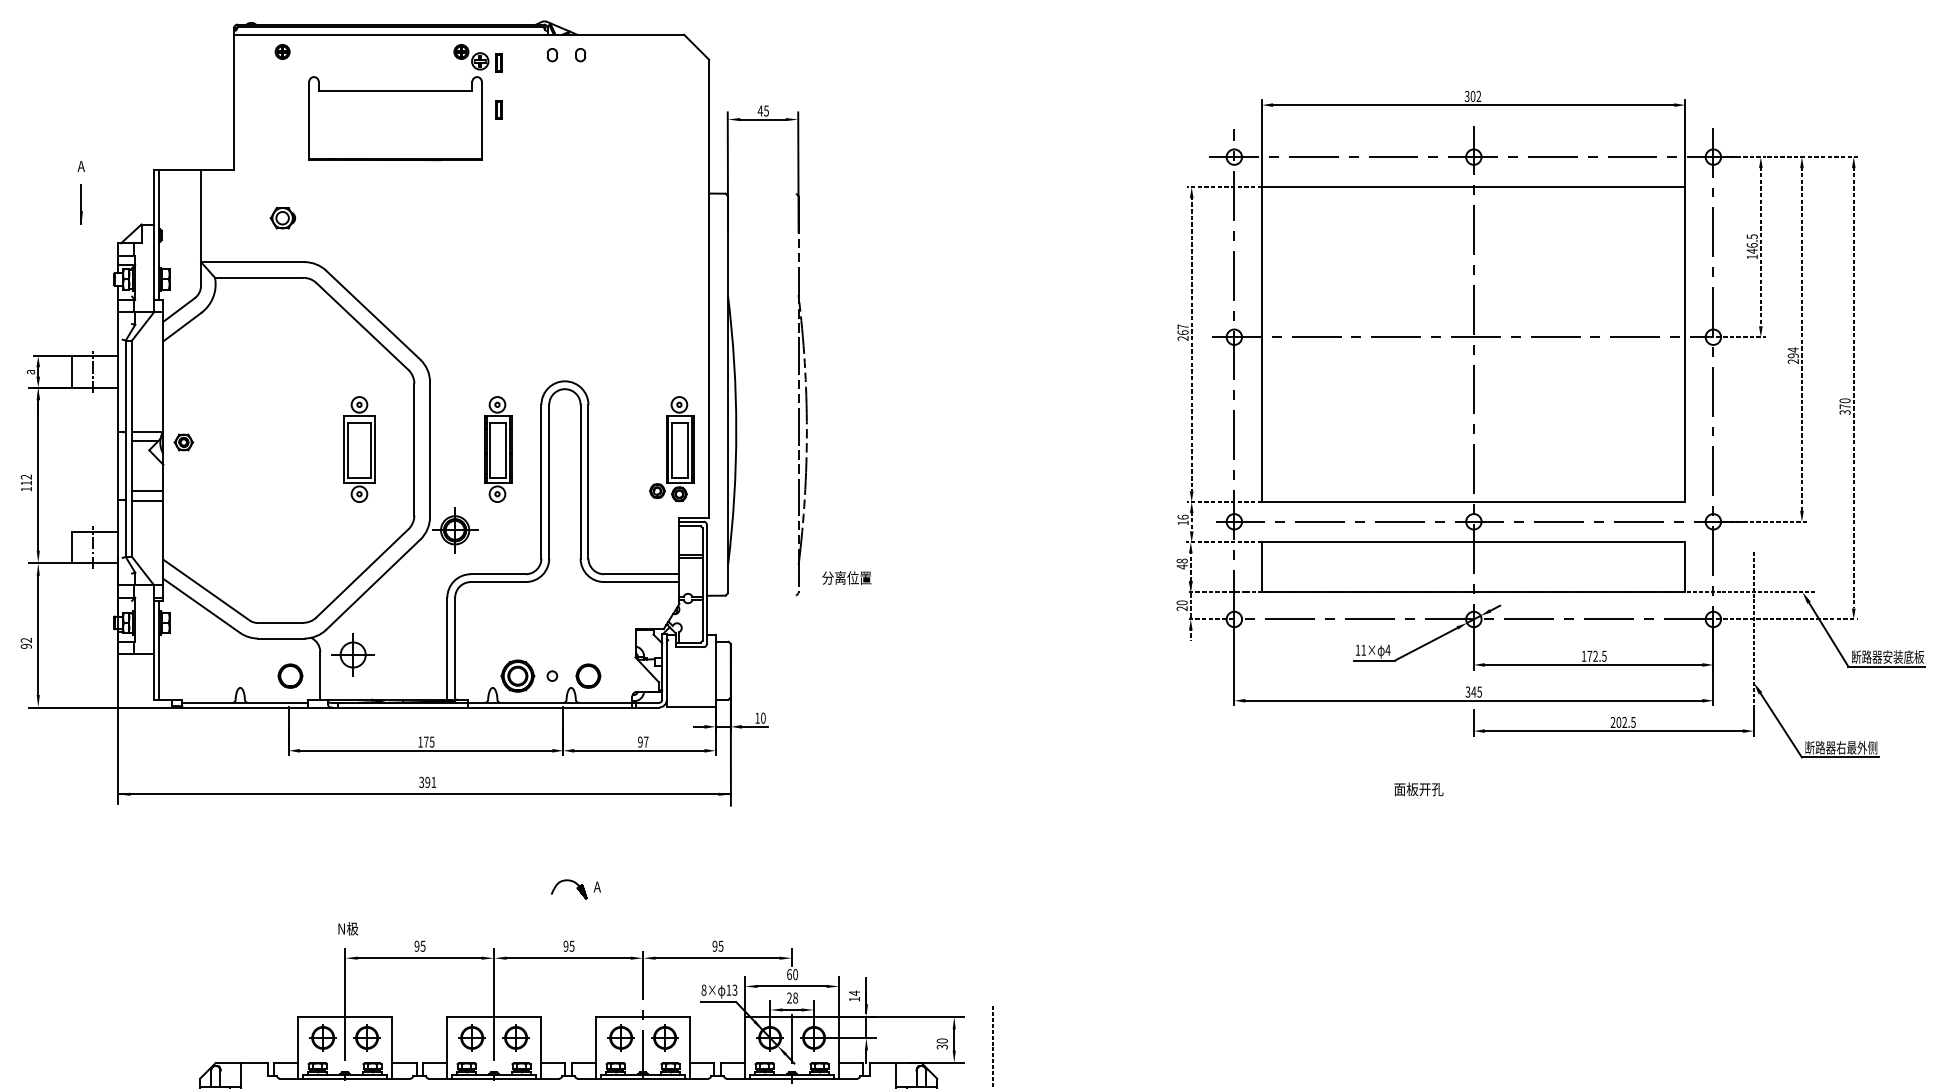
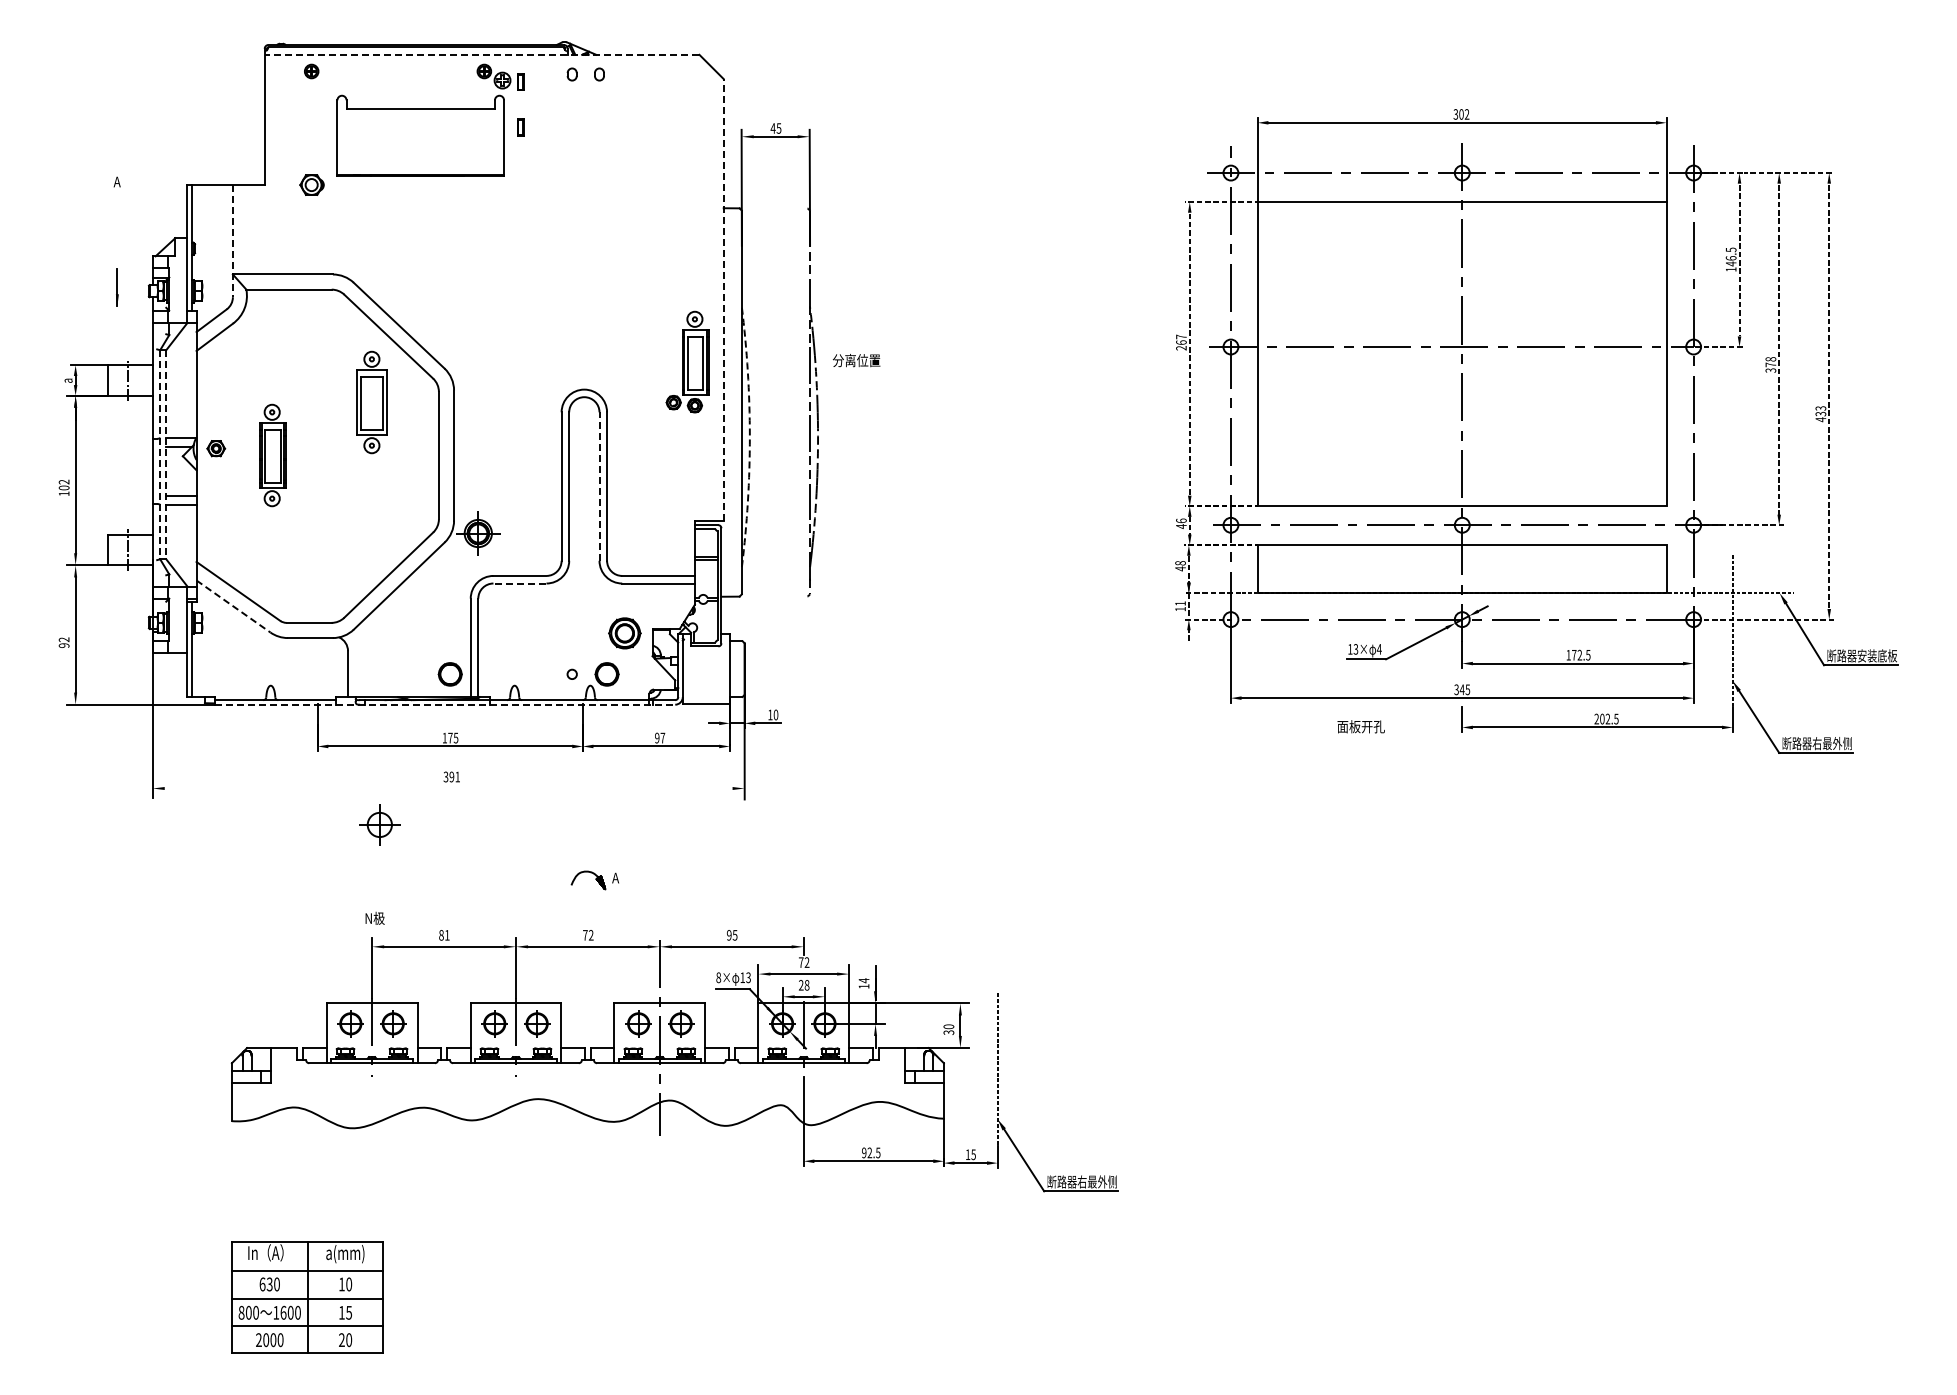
line: (458, 34) -> (481, 54), solid -> dashed
line: (81, 204) -> (117, 287), moved
part: (282, 217) -> (311, 184), moved
line: (200, 227) -> (232, 241), solid -> dashed
line: (708, 288) -> (723, 299), solid -> dashed
text: (1792, 355) -> (1770, 364), 294 -> 378
text: (1844, 407) -> (1820, 414), 370 -> 433
arc: (735, 429) -> (749, 436), solid -> dashed
line: (126, 448) -> (160, 454), solid -> dashed
line: (132, 448) -> (166, 454), solid -> dashed
part: (671, 448) -> (687, 361), moved
part: (359, 449) -> (371, 402), moved
part: (497, 449) -> (272, 455), moved
line: (580, 481) -> (599, 486), solid -> dashed
text: (25, 482) -> (63, 487), 112 -> 102
text: (1183, 523) -> (1181, 526), 16 -> 46
text: (846, 577) -> (856, 360), moved
line: (497, 582) -> (519, 583), solid -> dashed
line: (201, 605) -> (233, 606), solid -> dashed
text: (1182, 605) -> (1180, 606), 20 -> 11
text: (1363, 650) -> (1355, 649), 11× -> 13×
part: (352, 654) -> (379, 824), moved
part: (289, 676) -> (449, 674), moved
part: (517, 676) -> (624, 633), moved
line: (421, 707) -> (445, 704), solid -> dashed
text: (1418, 789) -> (1360, 726), moved
line: (424, 794) -> (448, 788), removed
text: (420, 946) -> (444, 935), 95 -> 81
text: (569, 946) -> (588, 935), 95 -> 72
text: (792, 974) -> (804, 962), 60 -> 72

